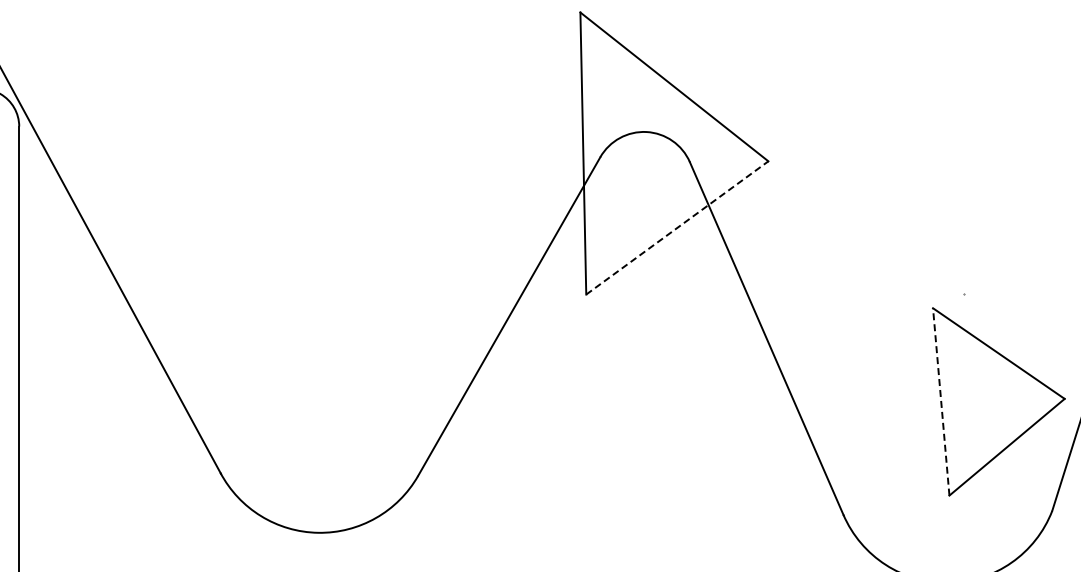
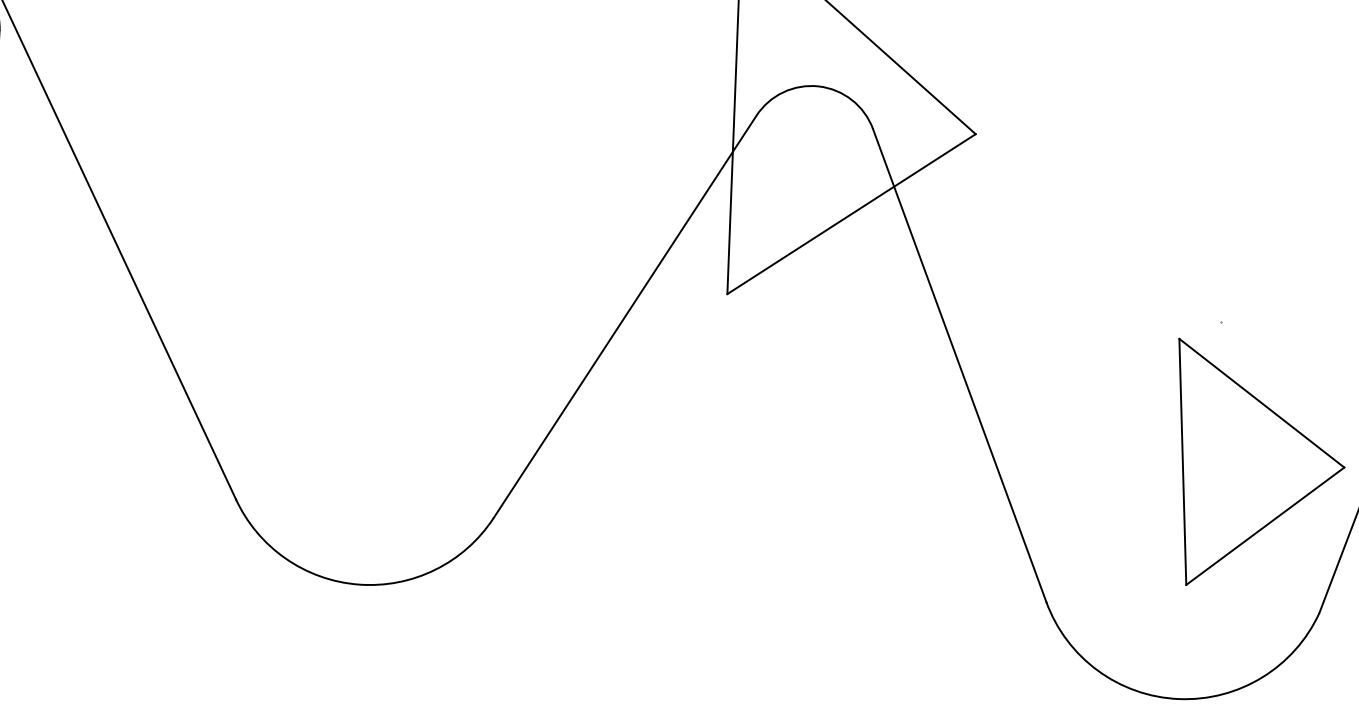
line: (677, 227) -> (851, 213), dashed -> solid
line: (941, 401) -> (1183, 461), dashed -> solid

